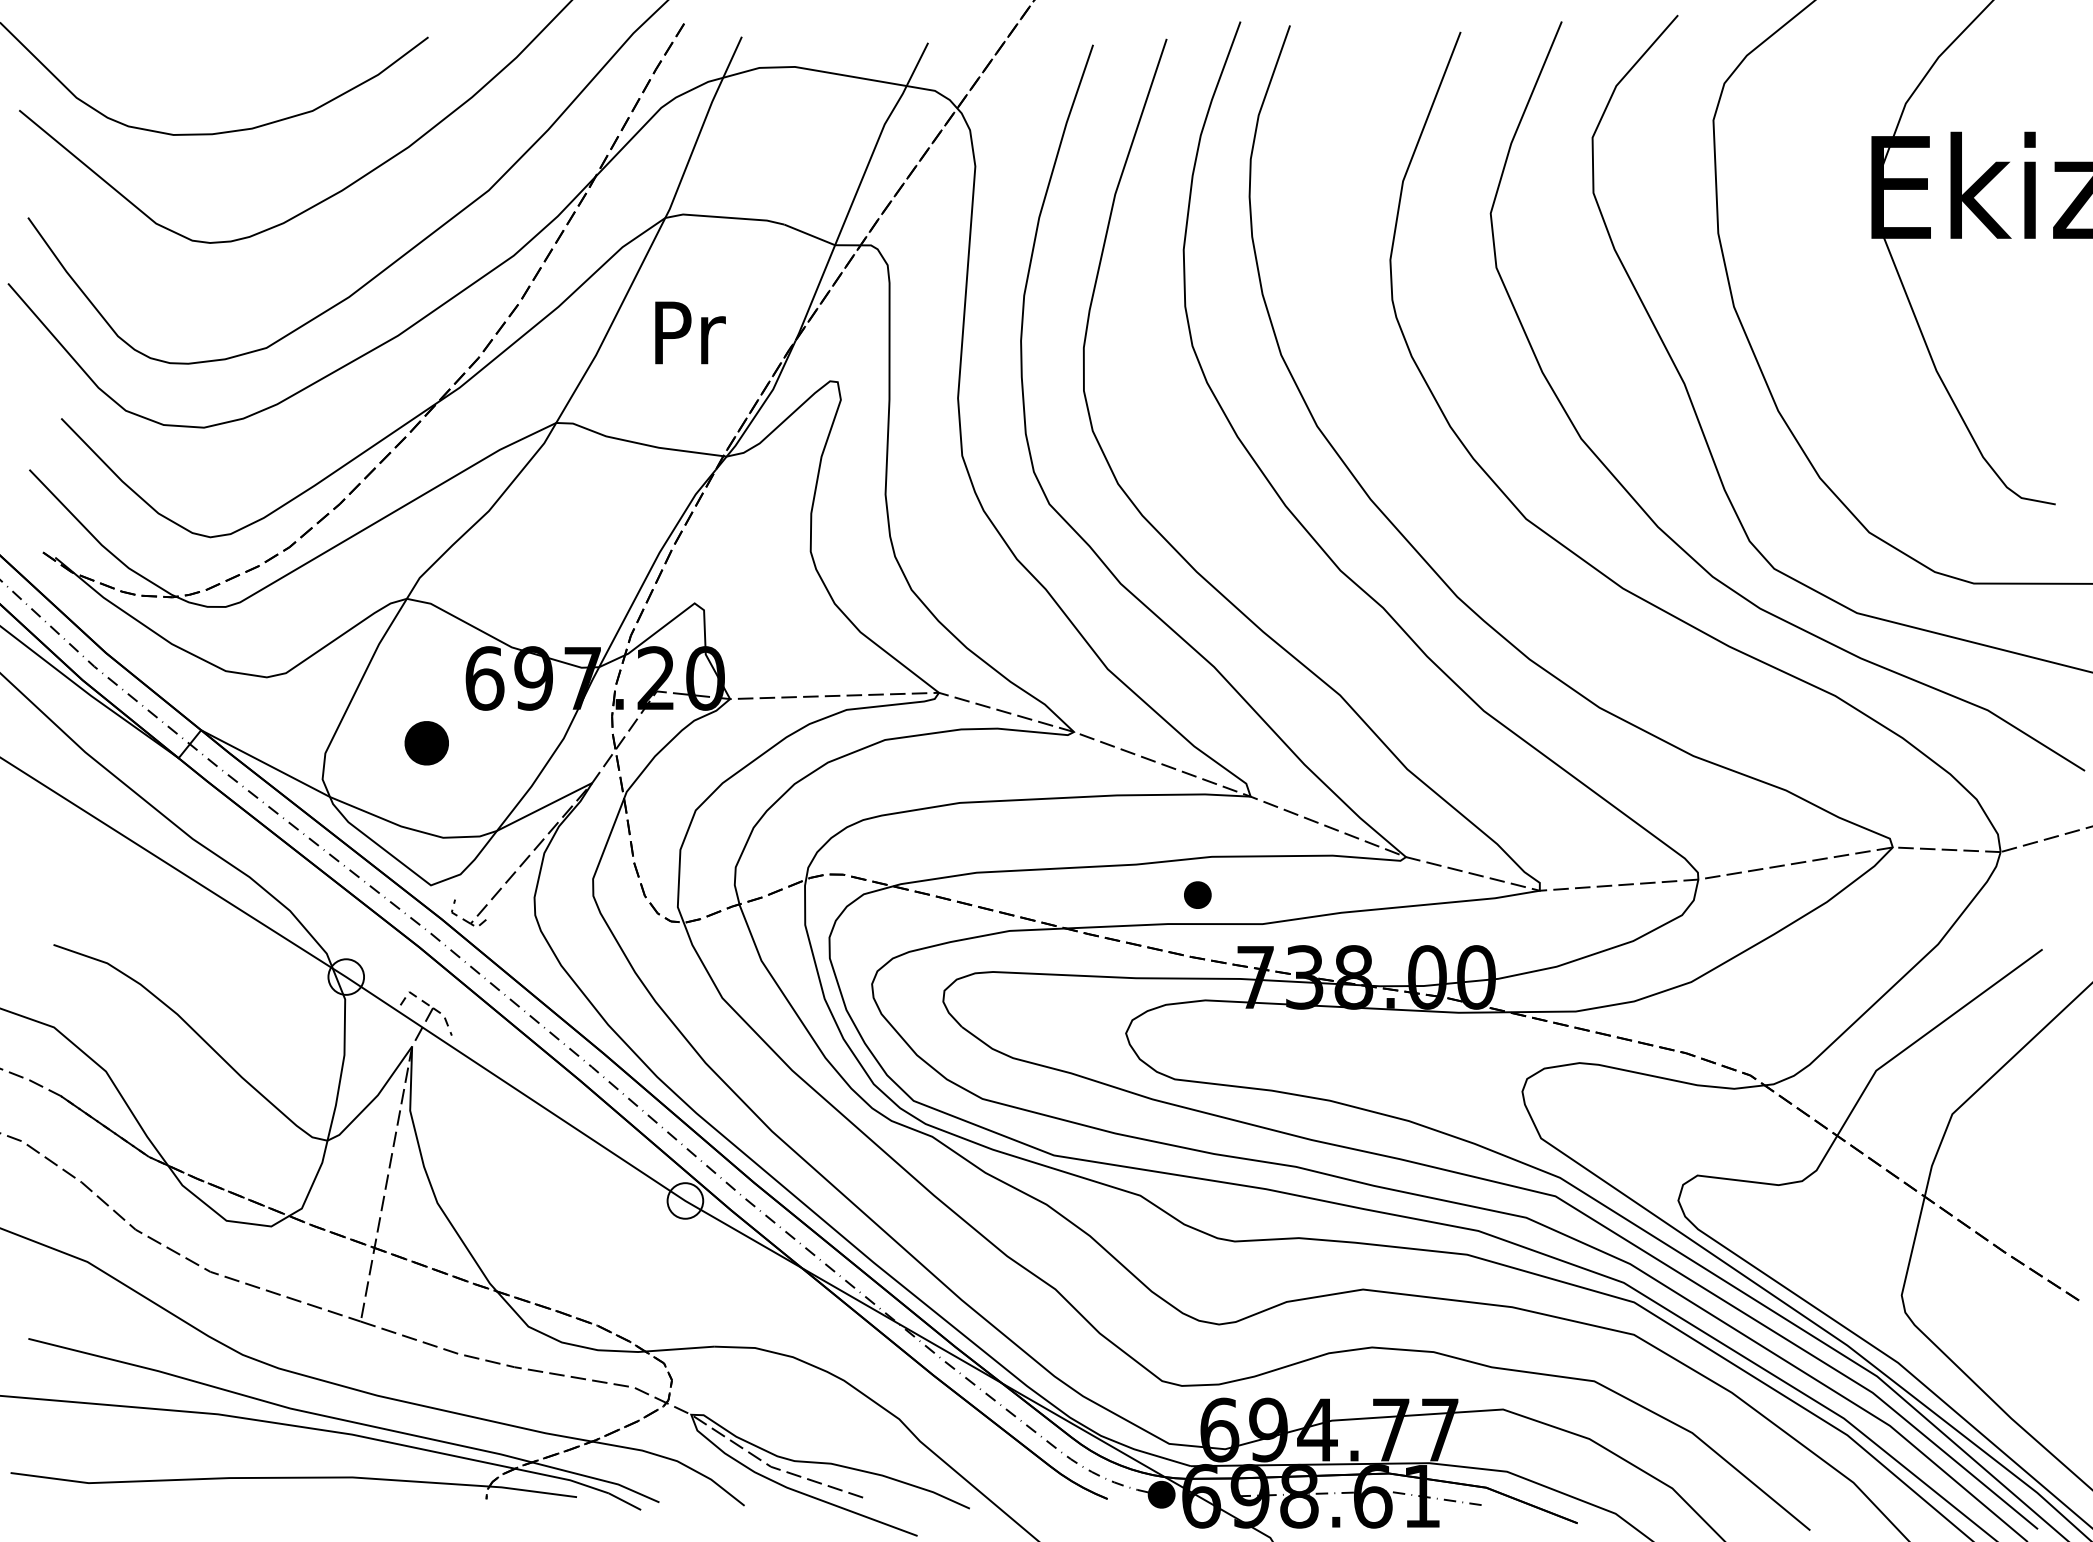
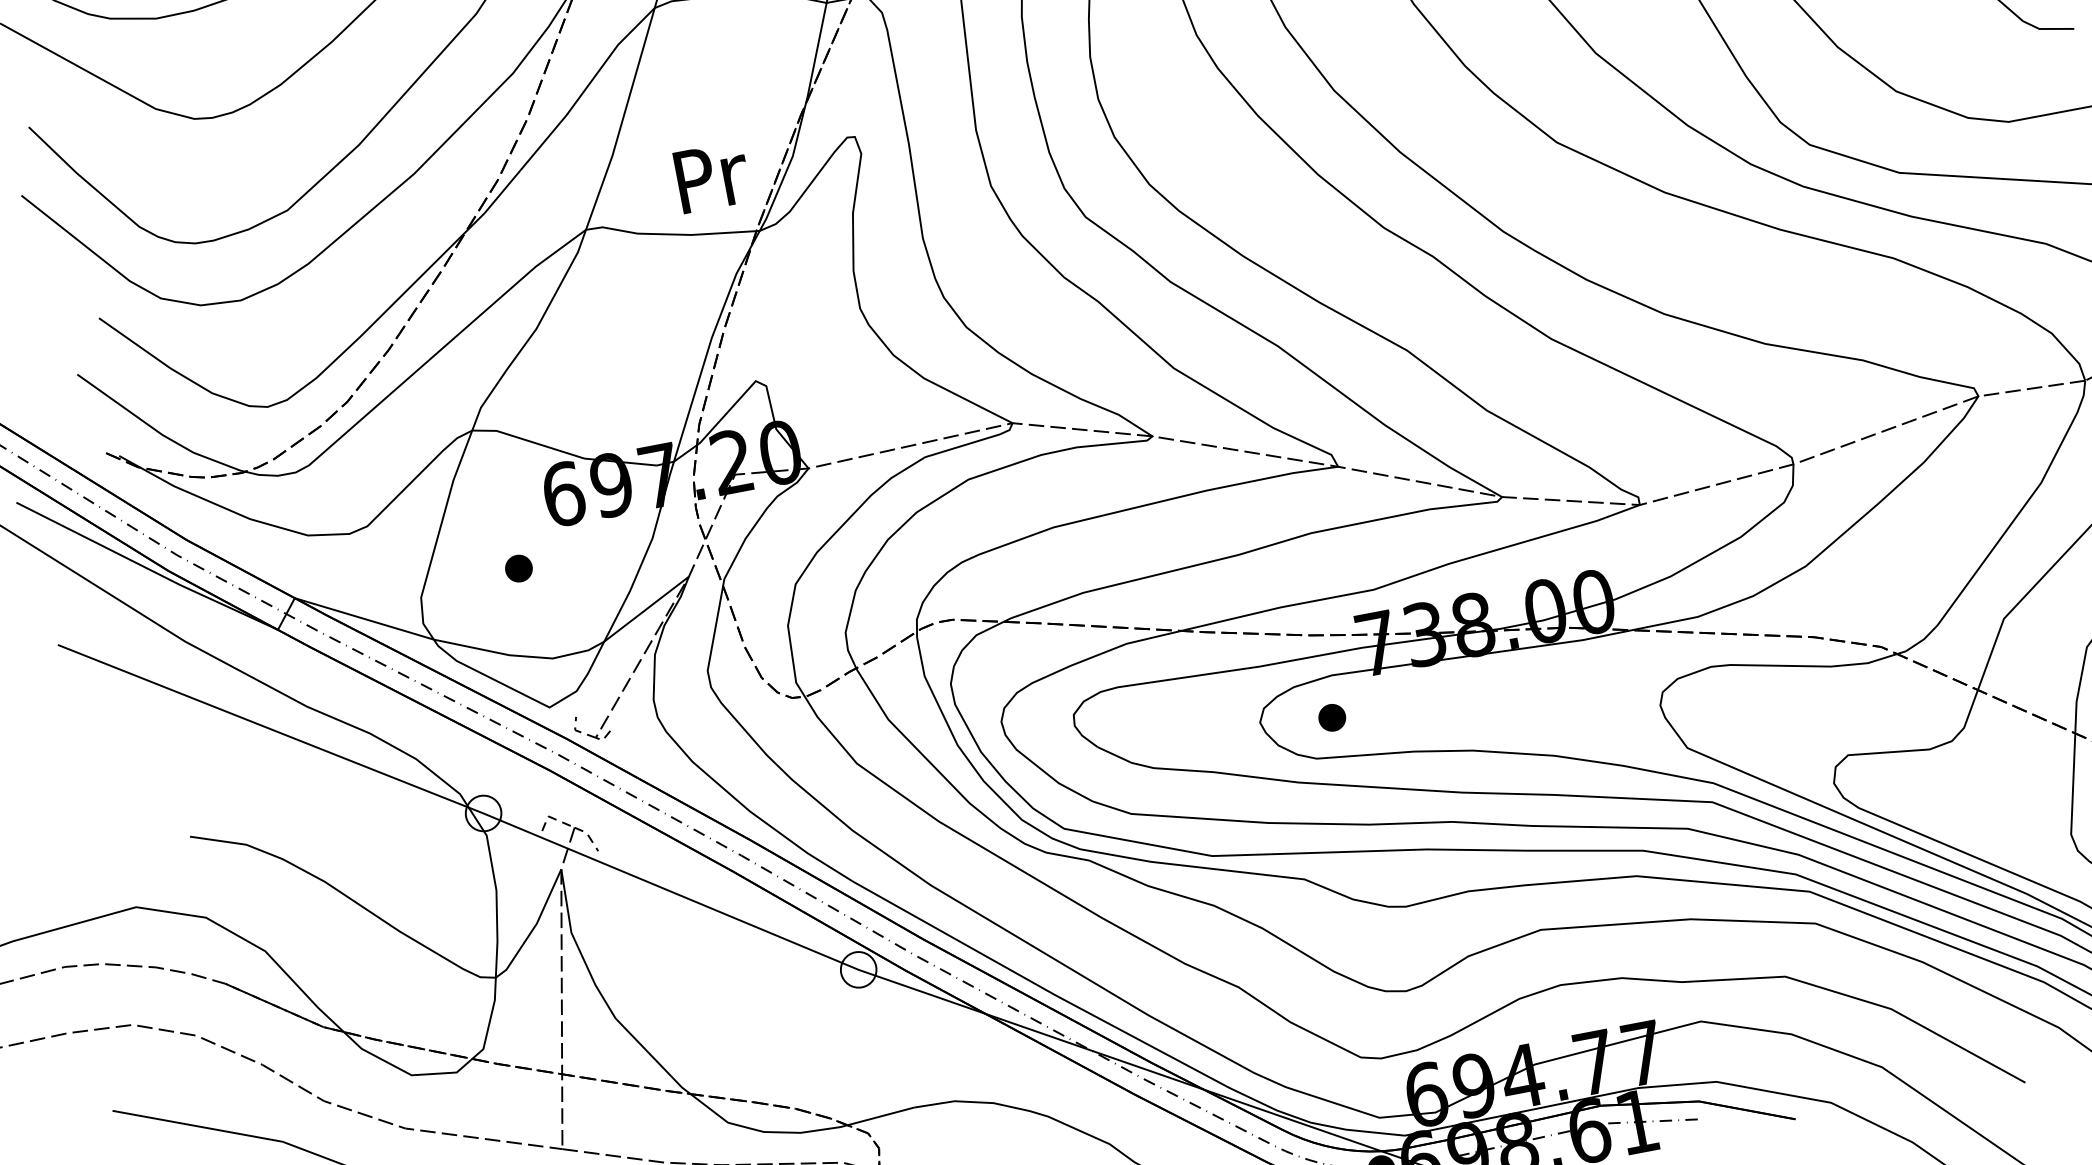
text: (690, 332) -> (712, 176), moved
part: (426, 742) -> (518, 568), size x0.62
part: (1197, 894) -> (1331, 717), moved

